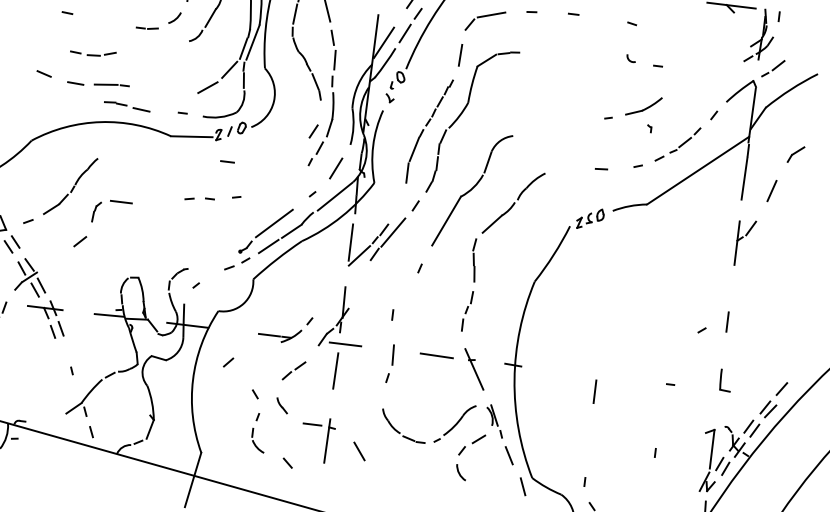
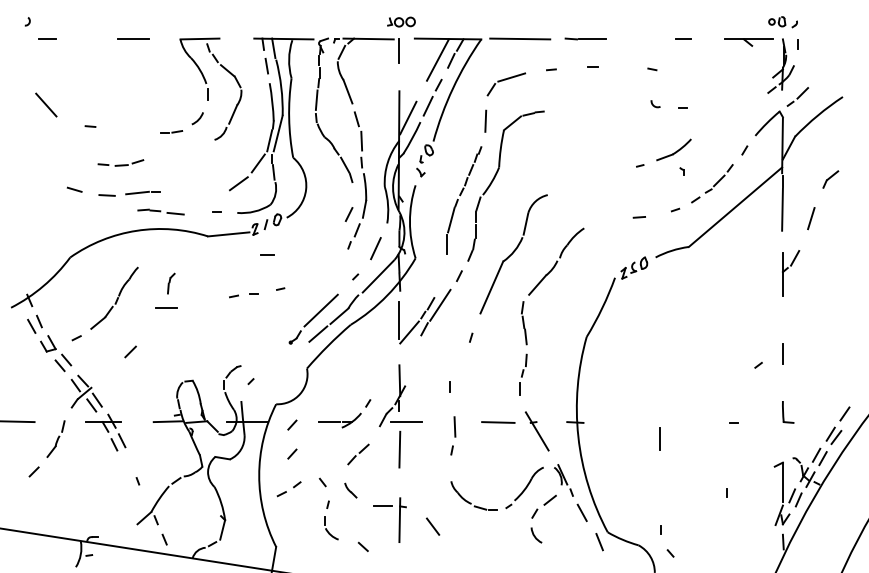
part: (96, 211) -> (171, 283), moved
part: (236, 264) -> (288, 489), moved
line: (232, 333) -> (292, 424), added

